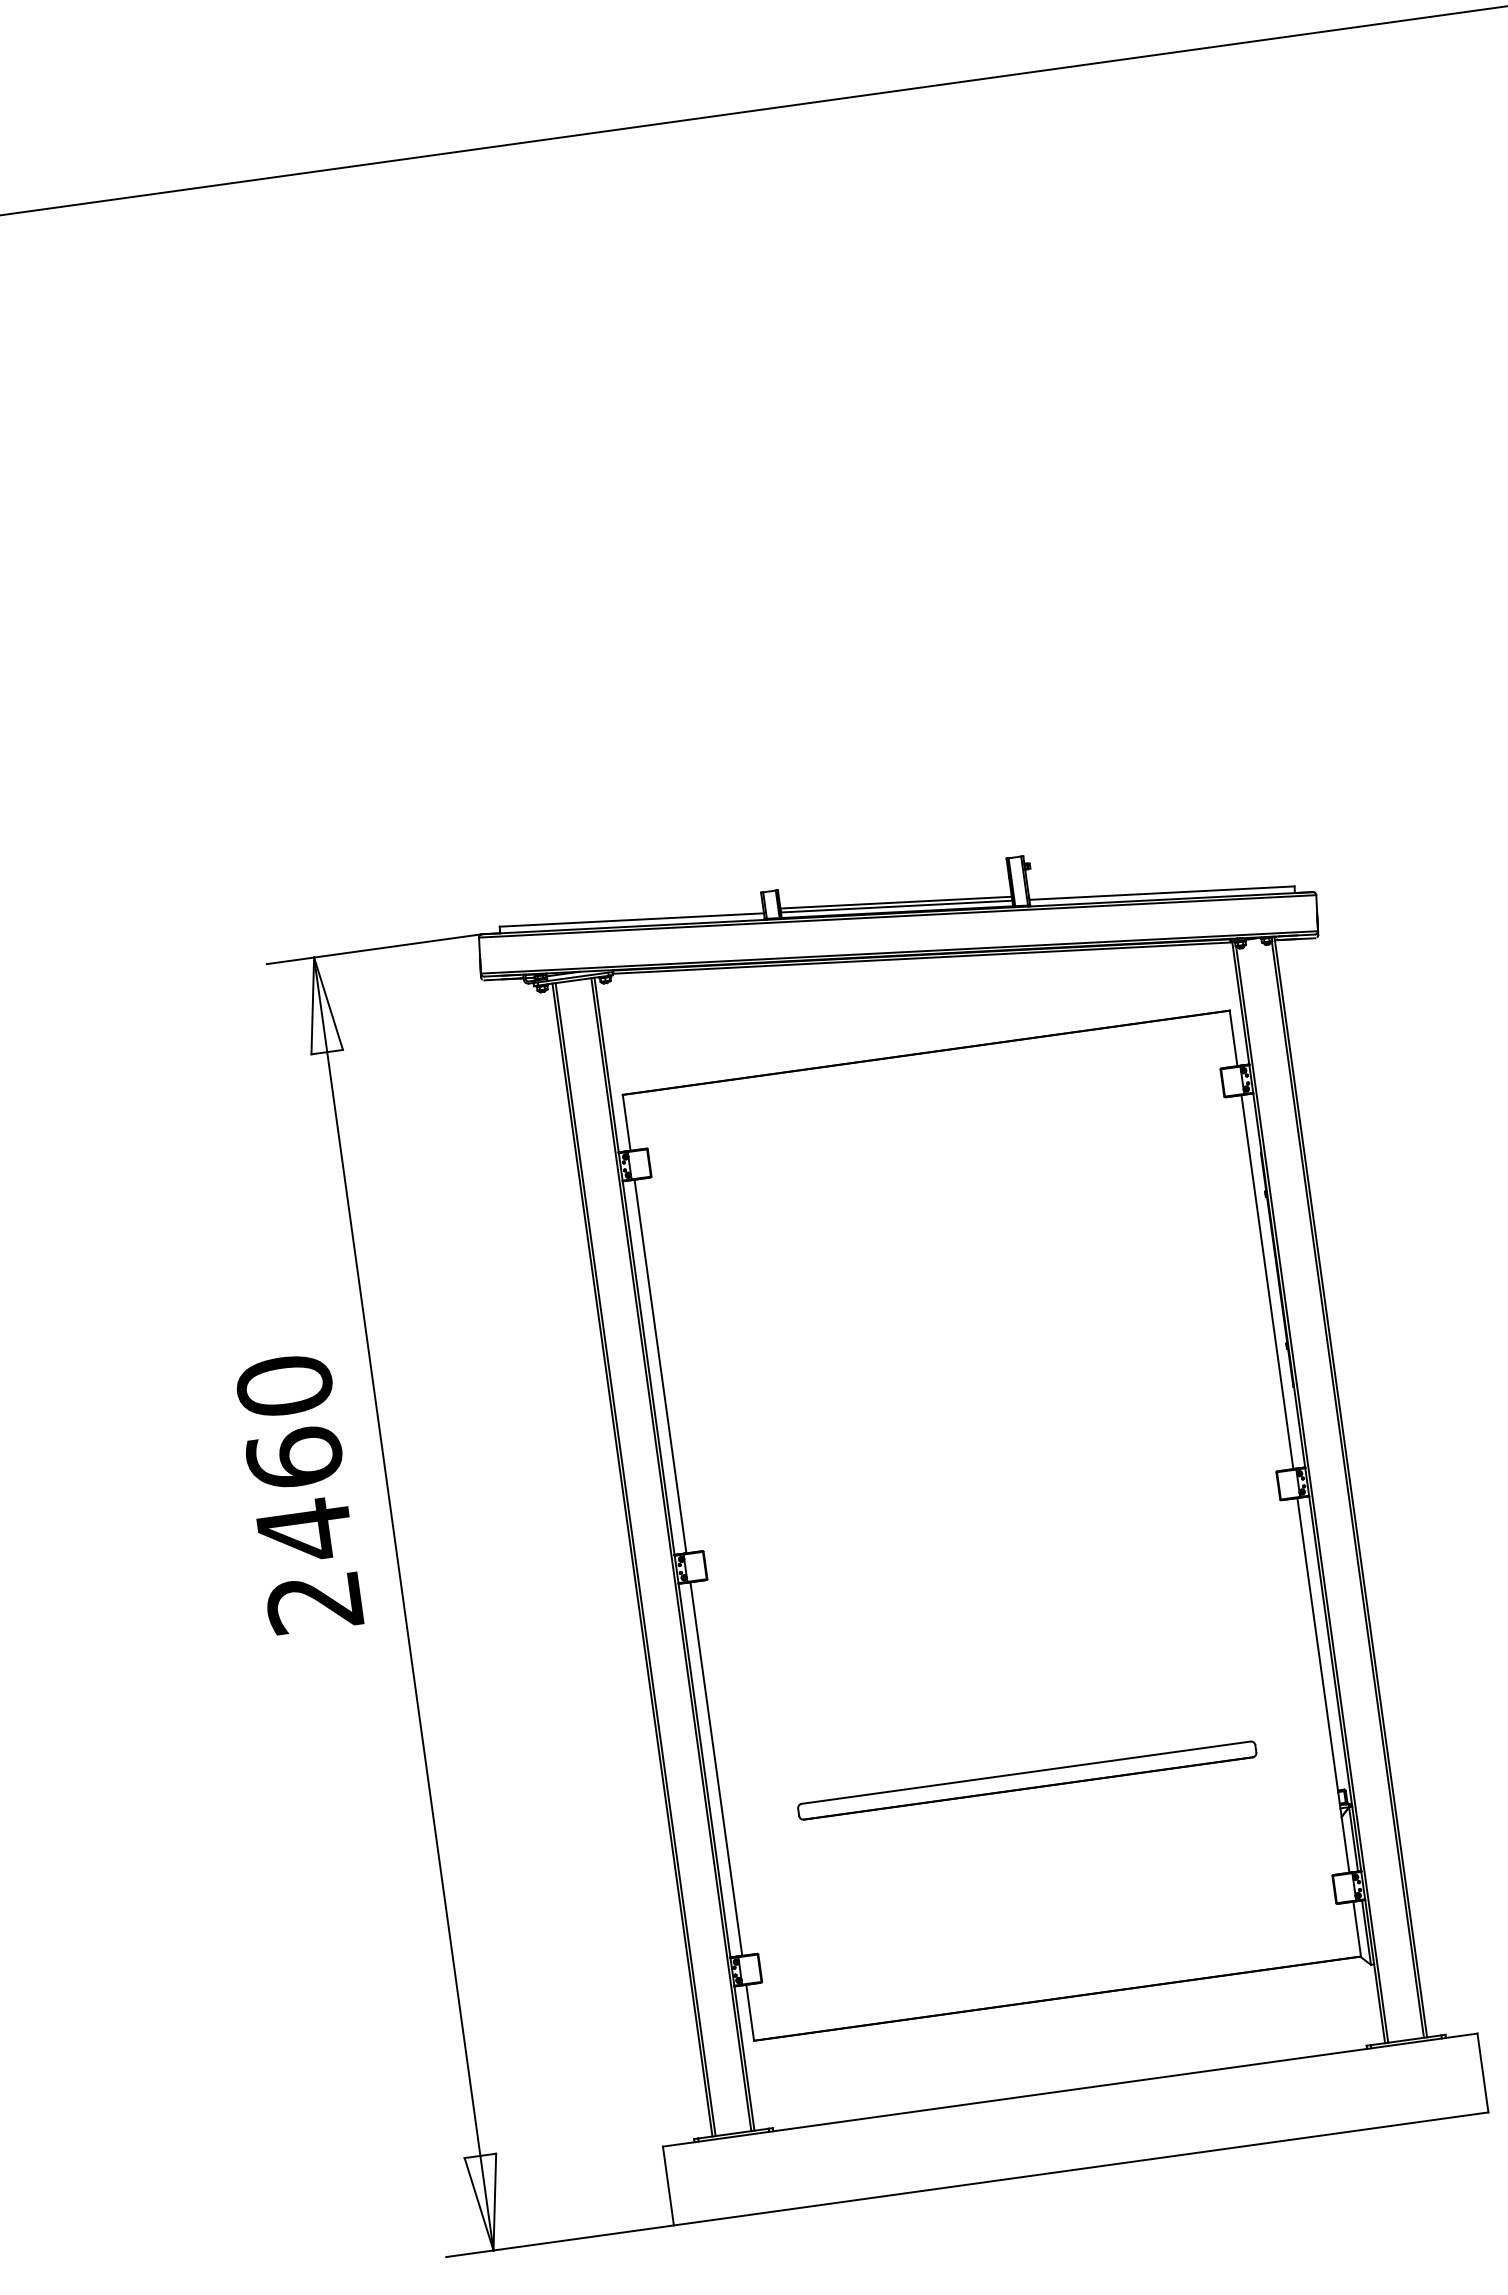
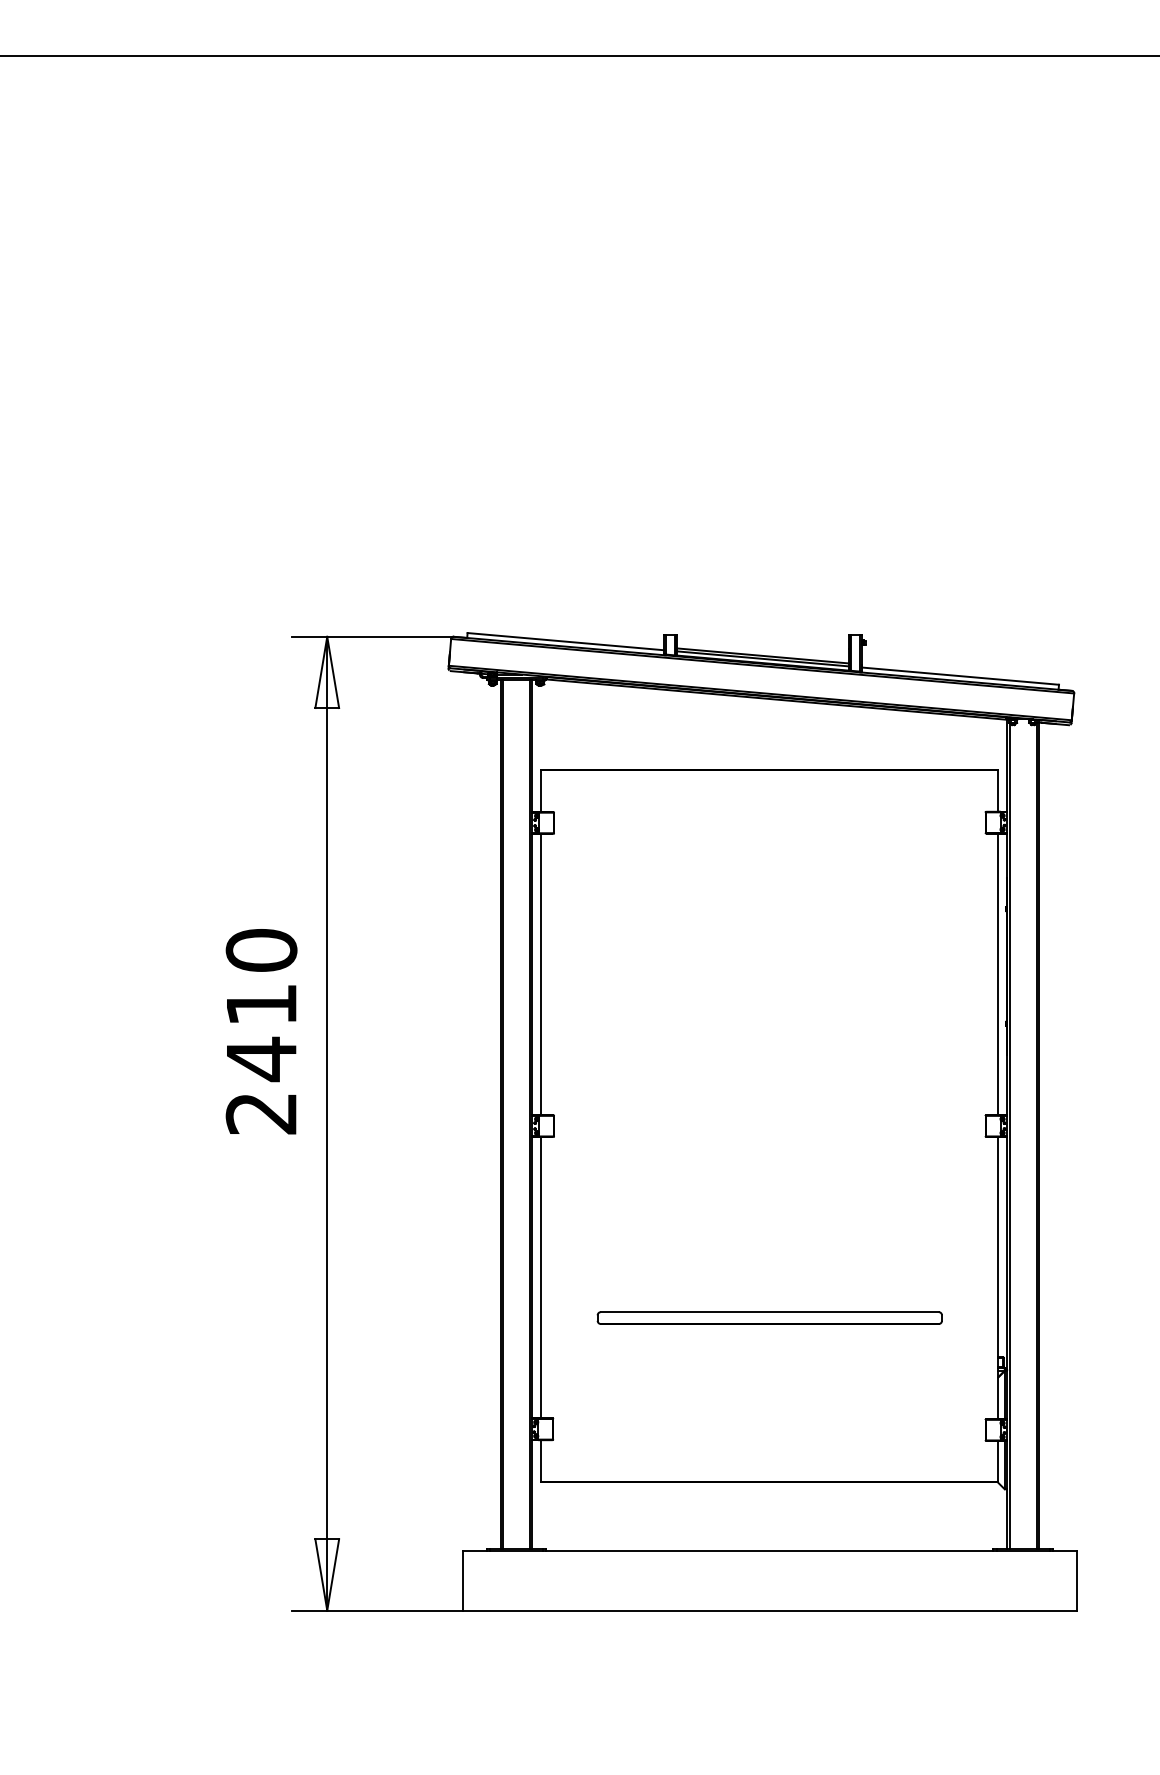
text: (294, 1457) -> (261, 1004), 2460 -> 2410

